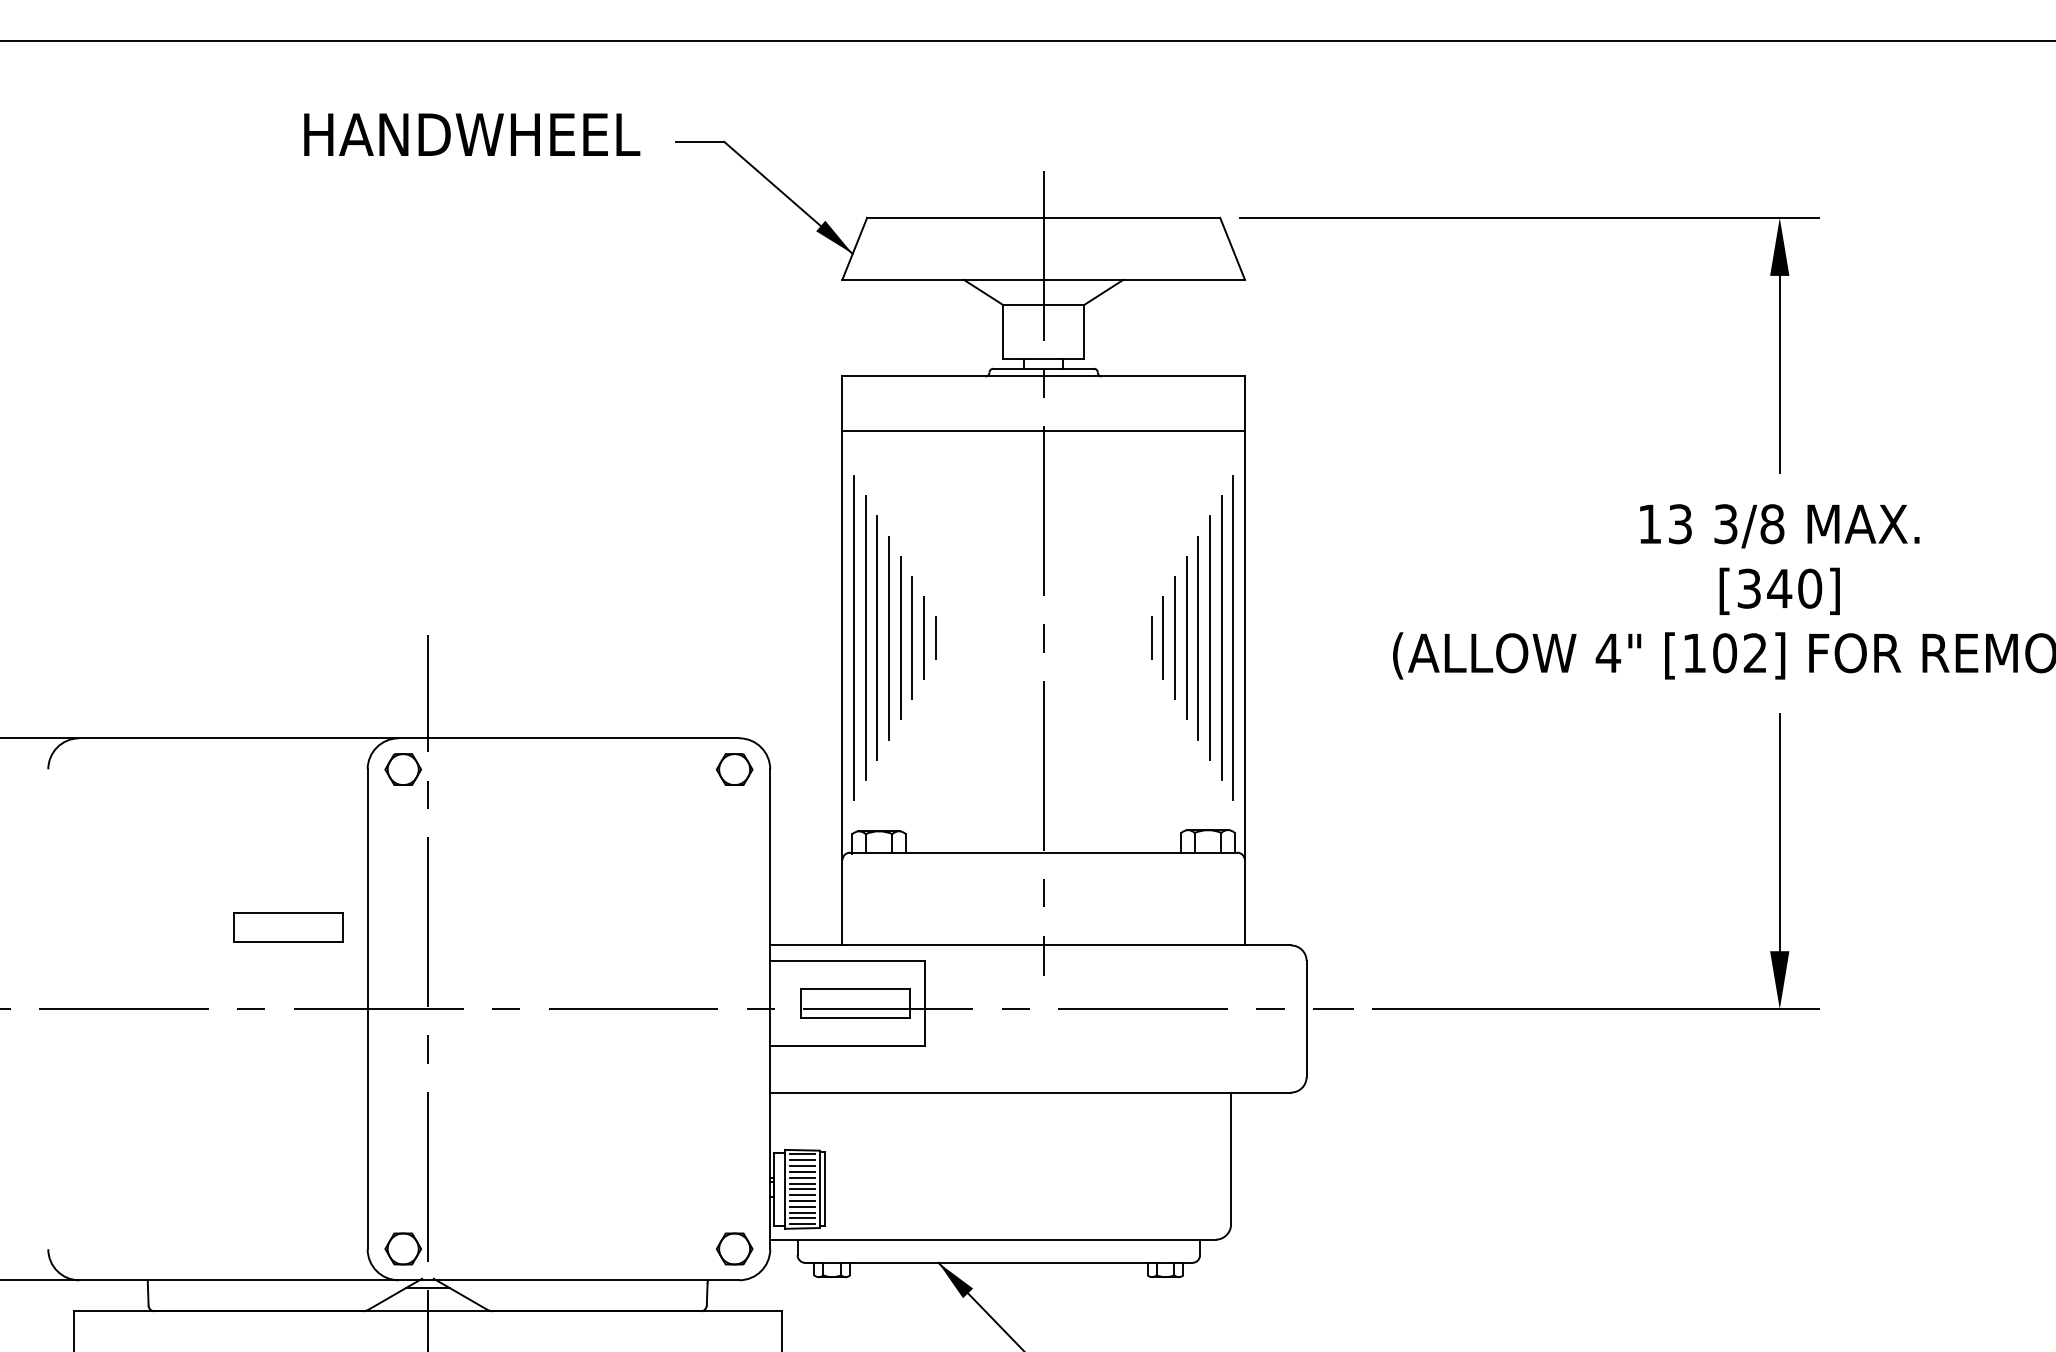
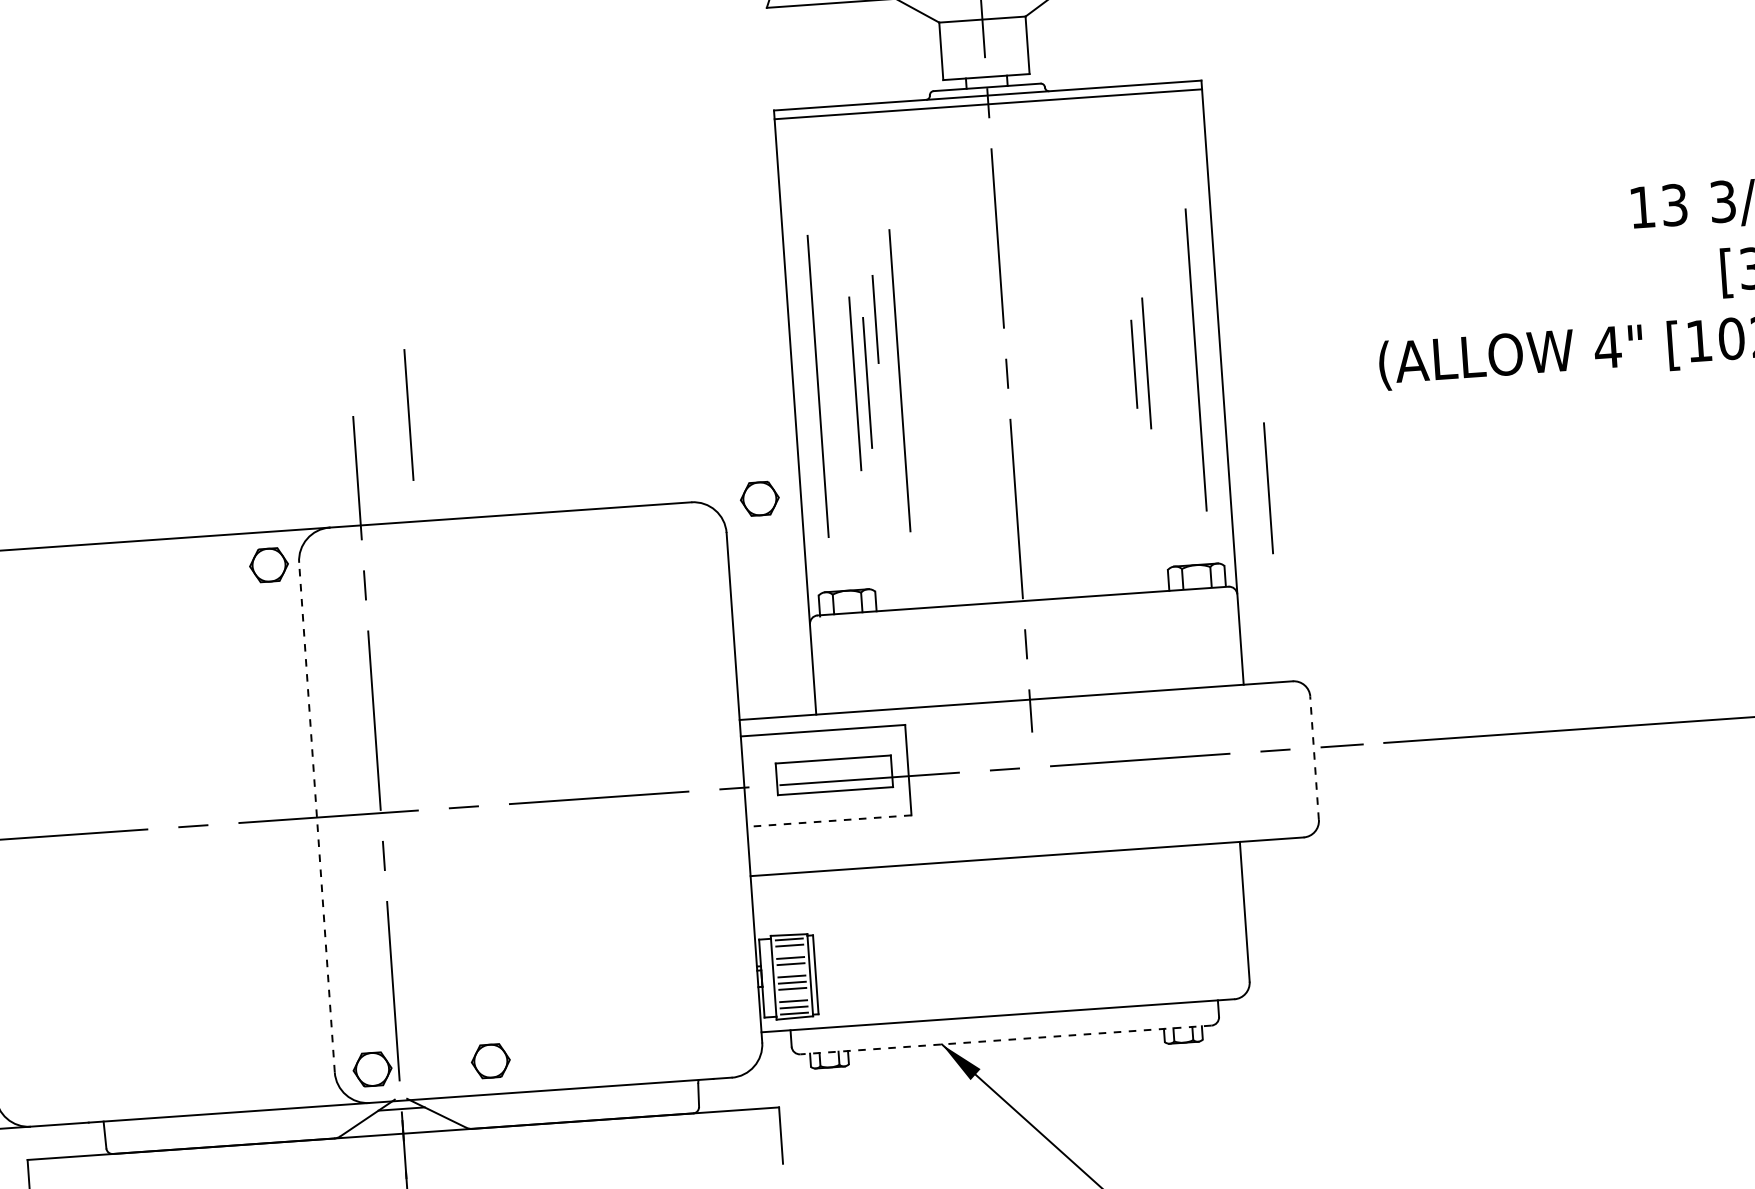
line: (1043, 430) -> (988, 104), moved
line: (479, 637) -> (408, 414), added
line: (877, 637) -> (830, 385), removed
line: (888, 637) -> (842, 384), removed
line: (923, 637) -> (875, 318), moved
line: (935, 637) -> (892, 380), removed
line: (942, 637) -> (899, 380), added
line: (1151, 637) -> (1121, 364), removed
line: (1186, 637) -> (1158, 362), removed
line: (1198, 637) -> (1171, 361), removed
line: (1210, 637) -> (1184, 360), removed
line: (854, 638) -> (806, 387), removed
line: (1233, 638) -> (1208, 359), removed
line: (1280, 762) -> (1267, 487), added
part: (403, 769) -> (269, 565), moved
part: (734, 769) -> (759, 498), moved
part: (288, 927) -> (226, 736), removed
line: (367, 1009) -> (316, 817), solid -> dashed
line: (1306, 1018) -> (1314, 757), solid -> dashed
line: (847, 1046) -> (829, 821), solid -> dashed
line: (802, 1166) -> (790, 952), removed
line: (802, 1183) -> (791, 970), removed
line: (802, 1206) -> (793, 994), removed
part: (734, 1248) -> (490, 1060), moved
line: (998, 1262) -> (1005, 1039), solid -> dashed

